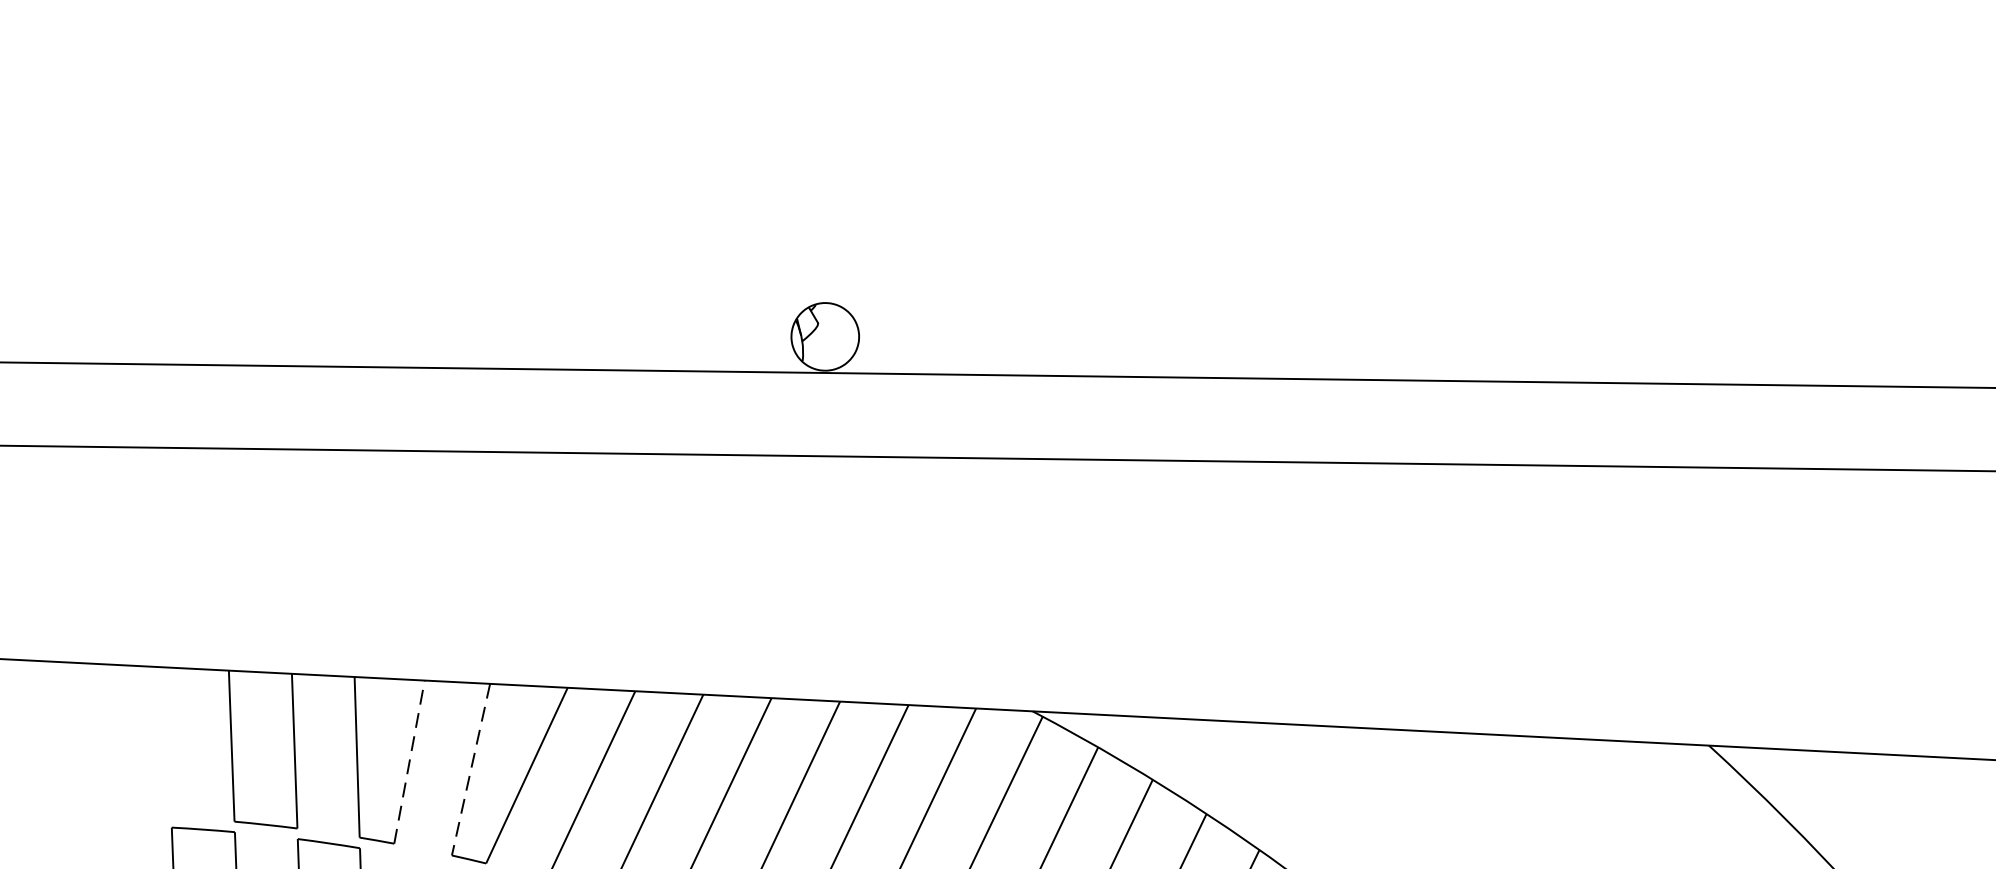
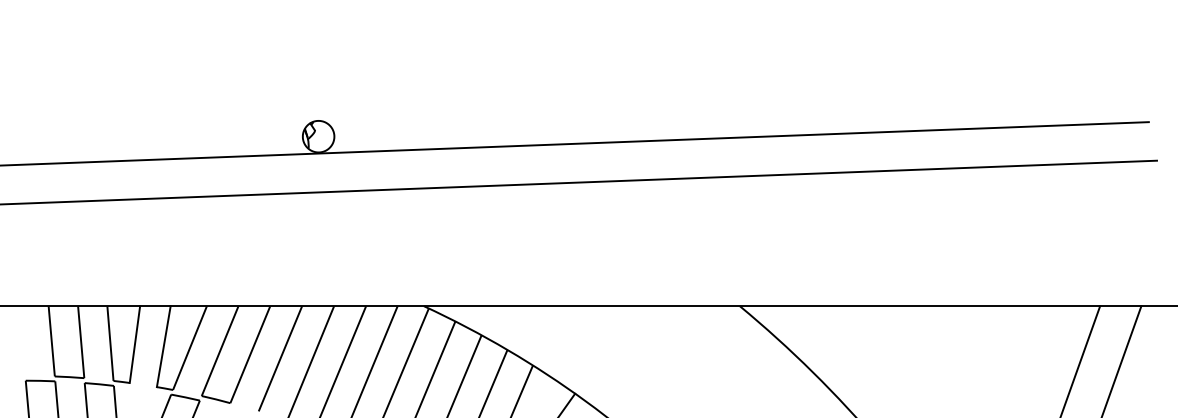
line: (408, 761) -> (134, 344), dashed -> solid
line: (470, 771) -> (163, 347), dashed -> solid

